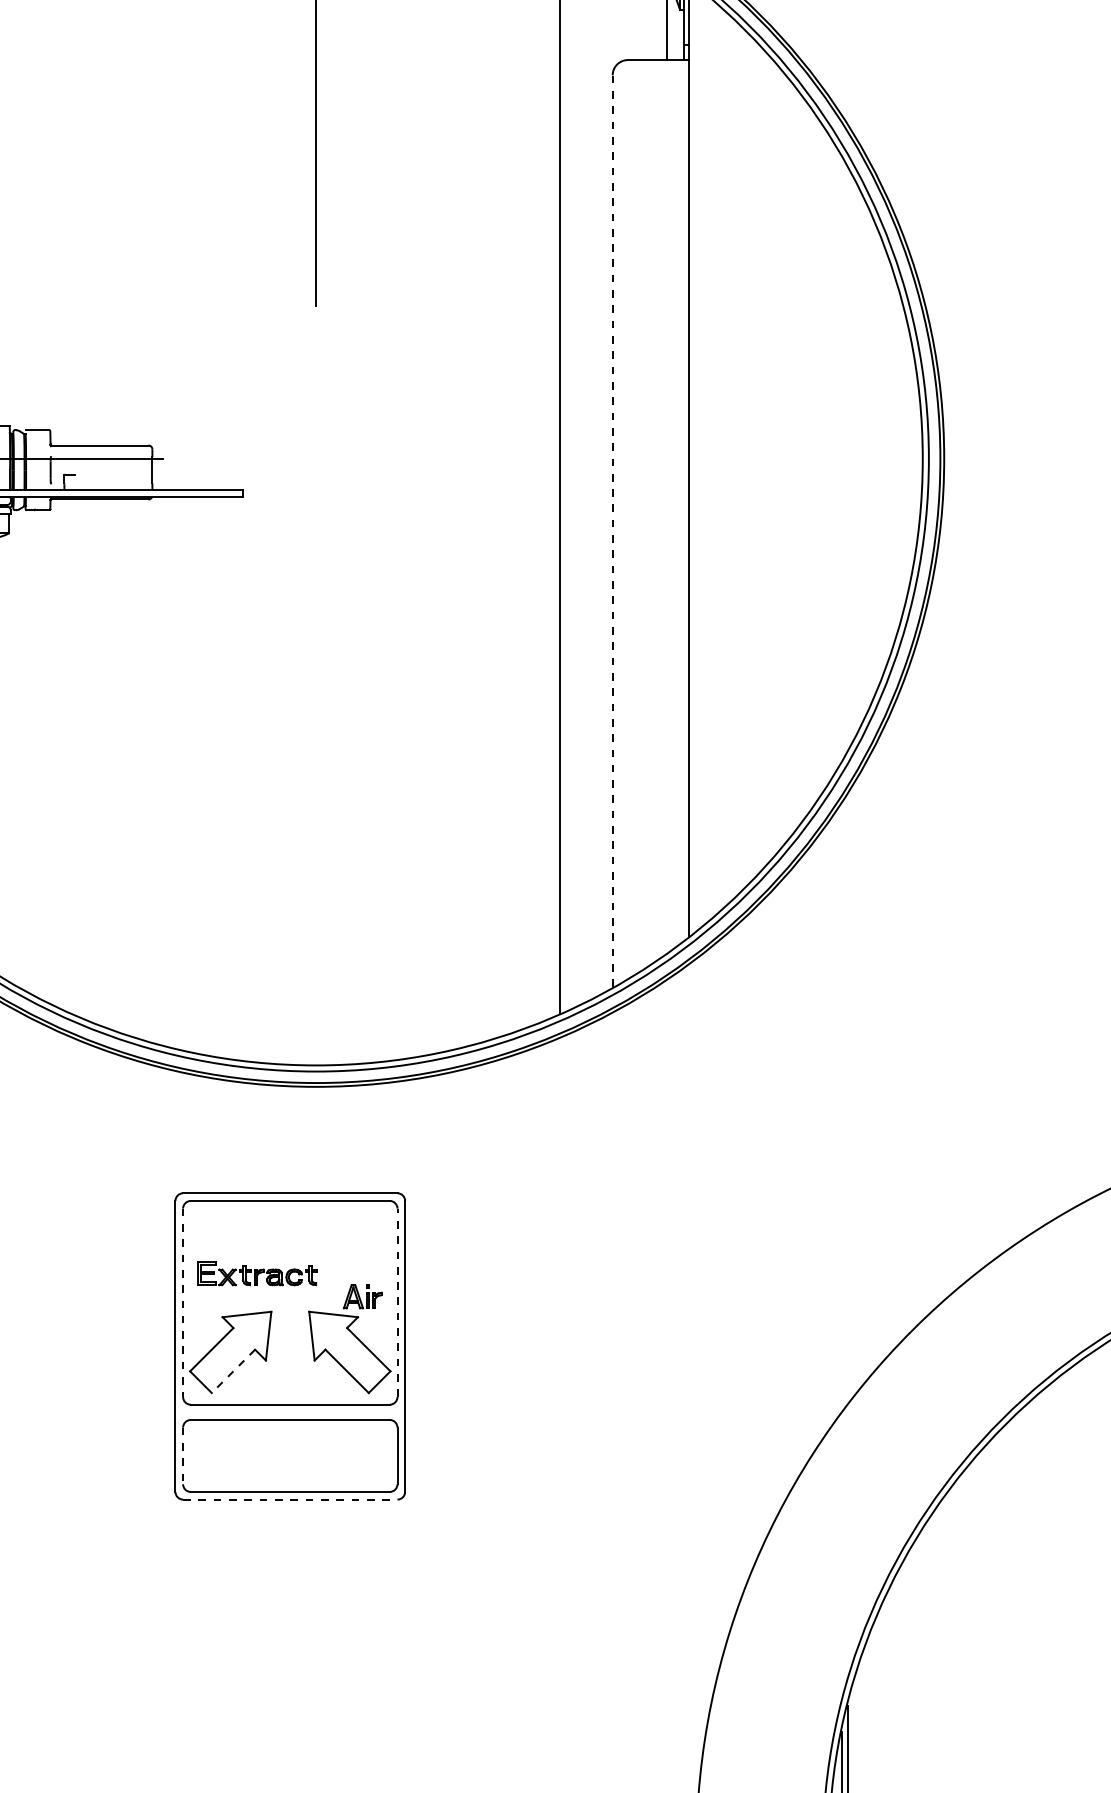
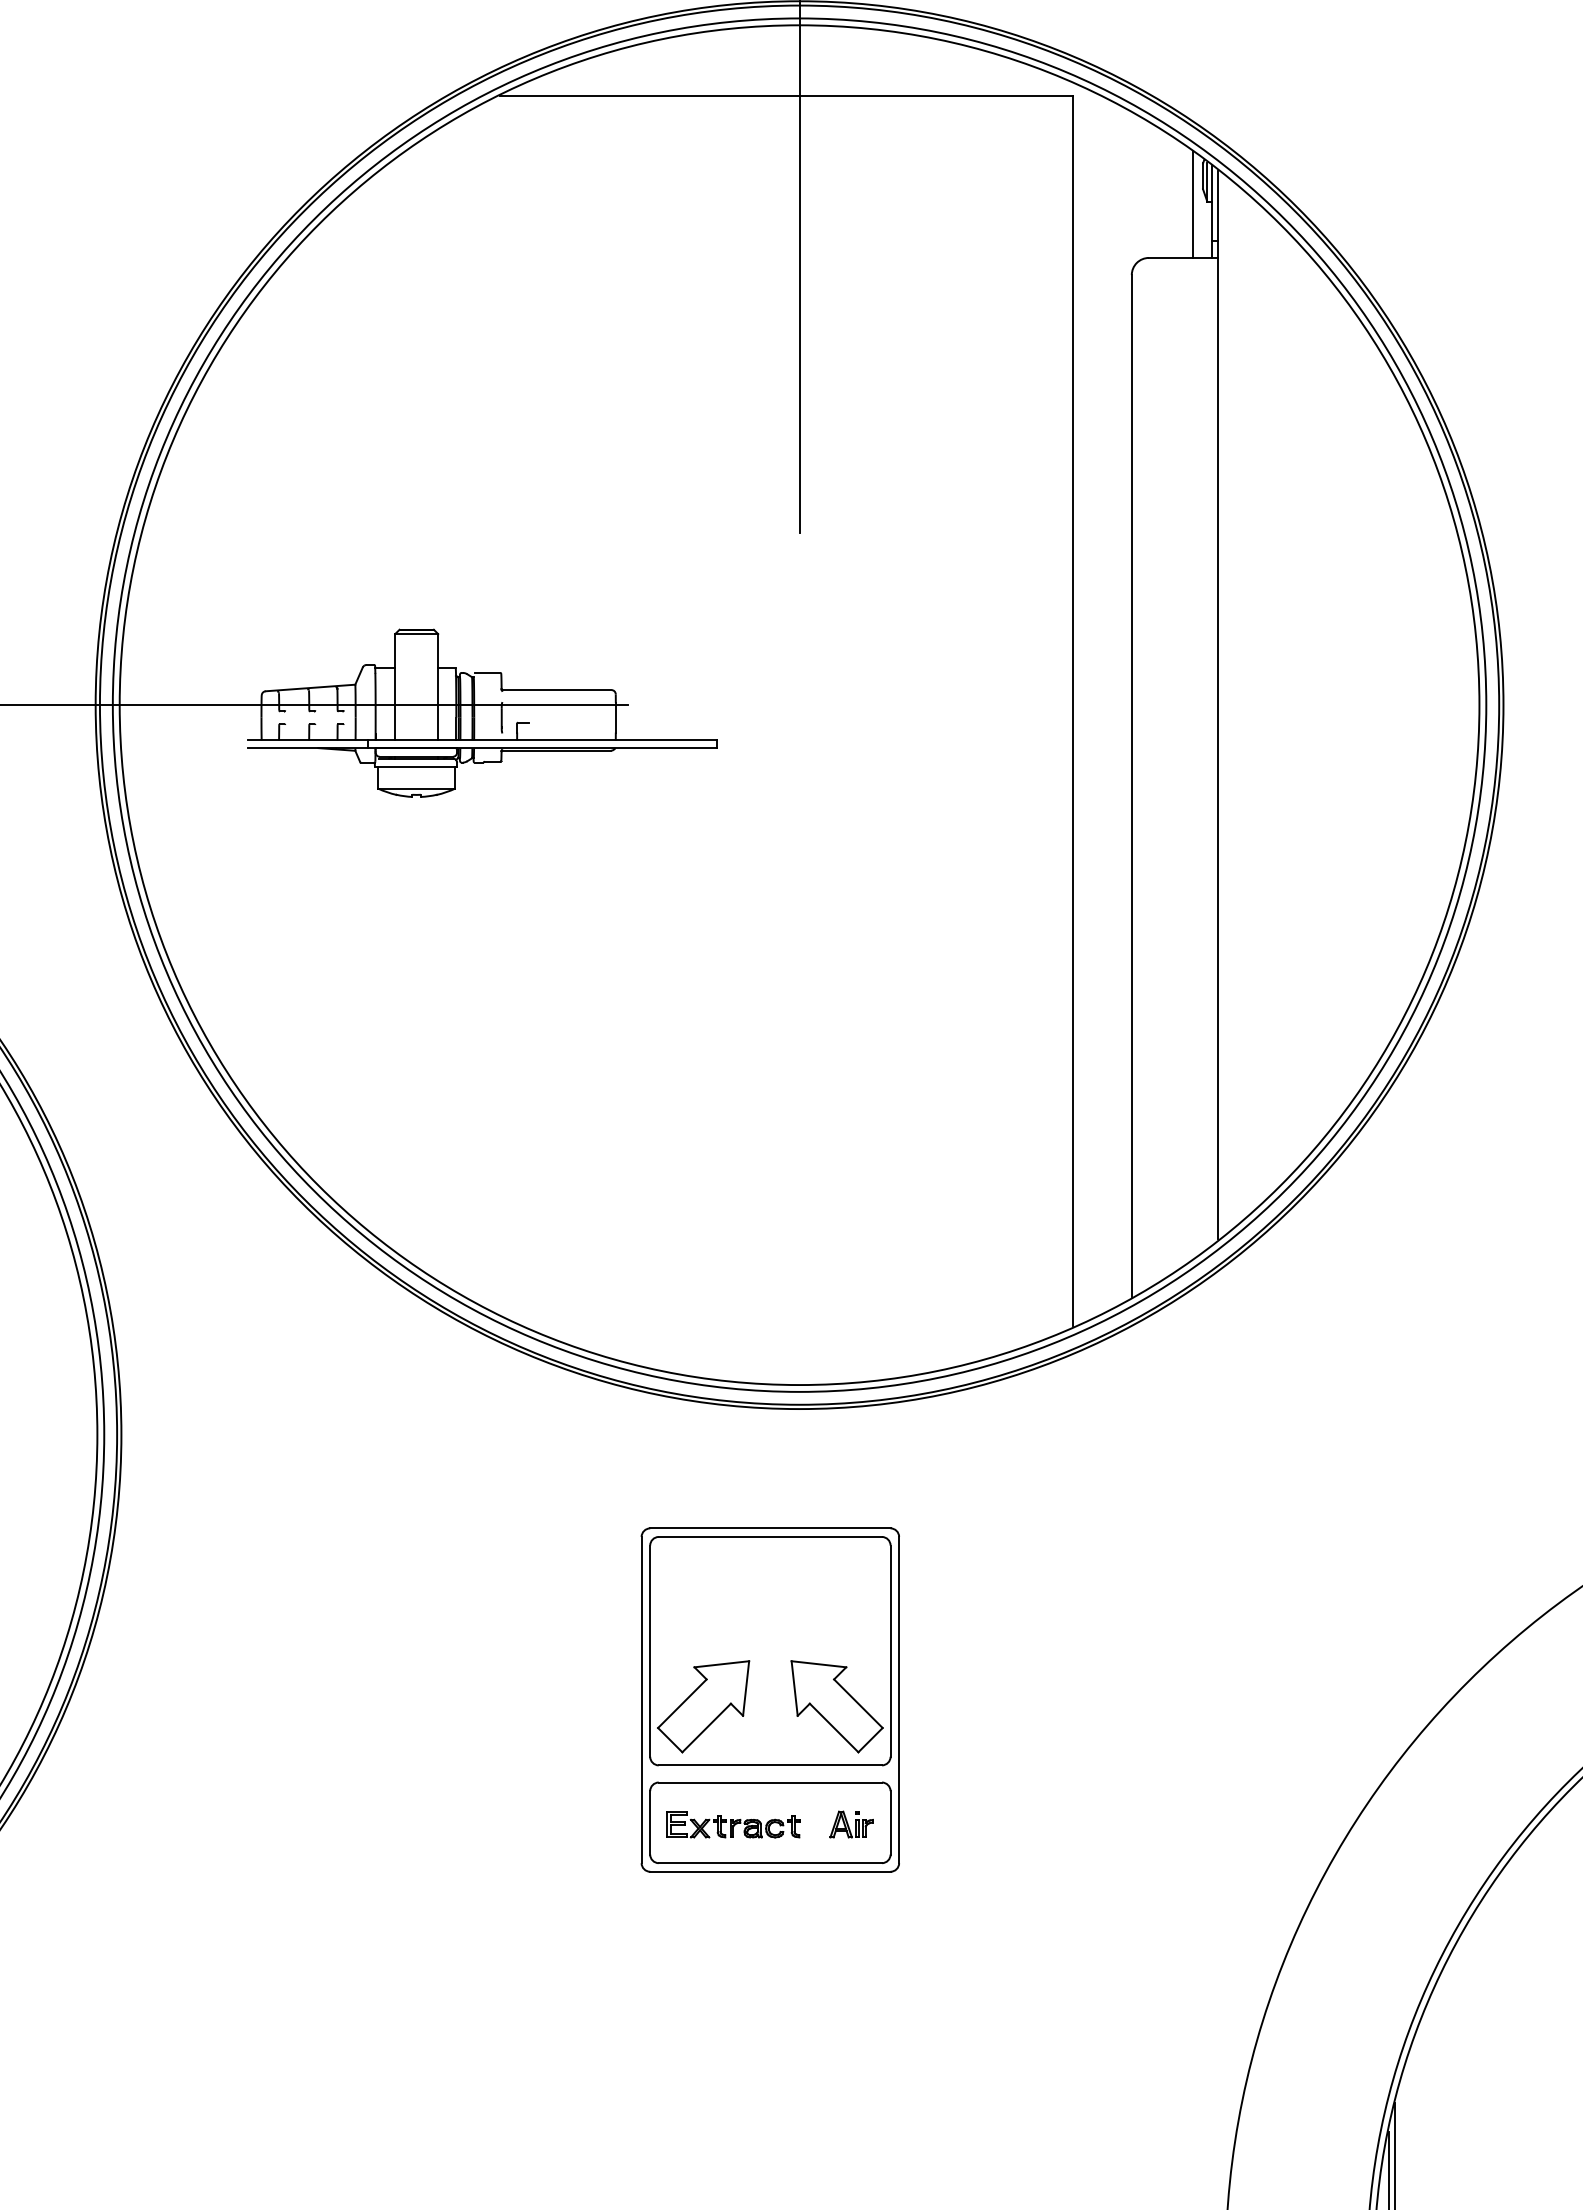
line: (612, 531) -> (1131, 786), dashed -> solid
part: (257, 1273) -> (733, 1824), moved
part: (362, 1296) -> (851, 1824), moved
line: (183, 1303) -> (650, 1651), dashed -> solid
line: (397, 1303) -> (890, 1651), dashed -> solid
line: (233, 1371) -> (706, 1728), dashed -> solid
line: (183, 1455) -> (650, 1822), dashed -> solid
line: (290, 1499) -> (770, 1871), dashed -> solid

